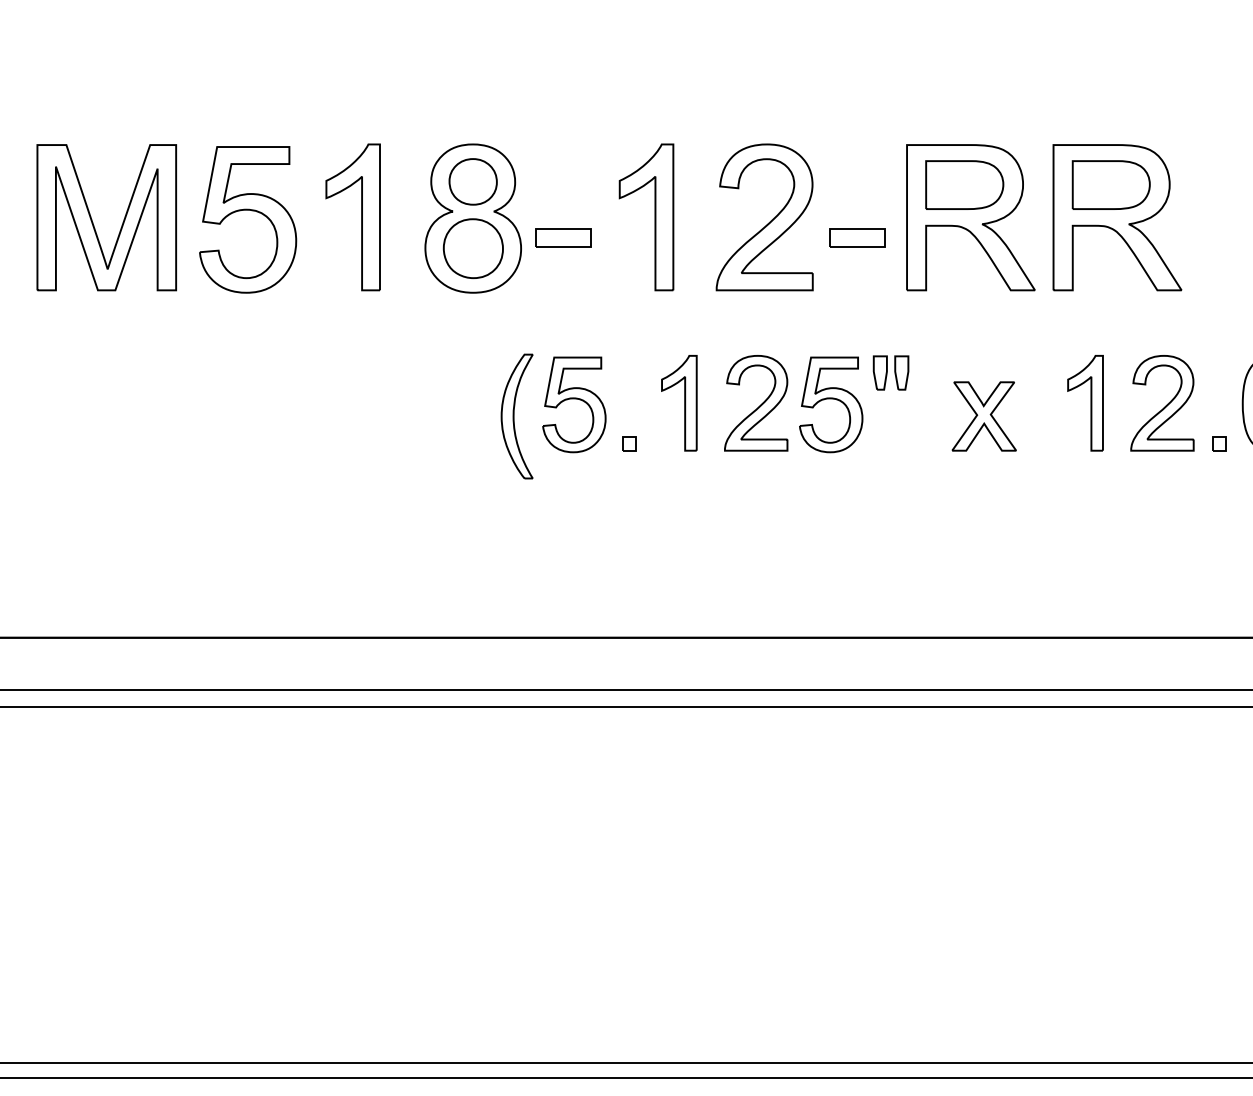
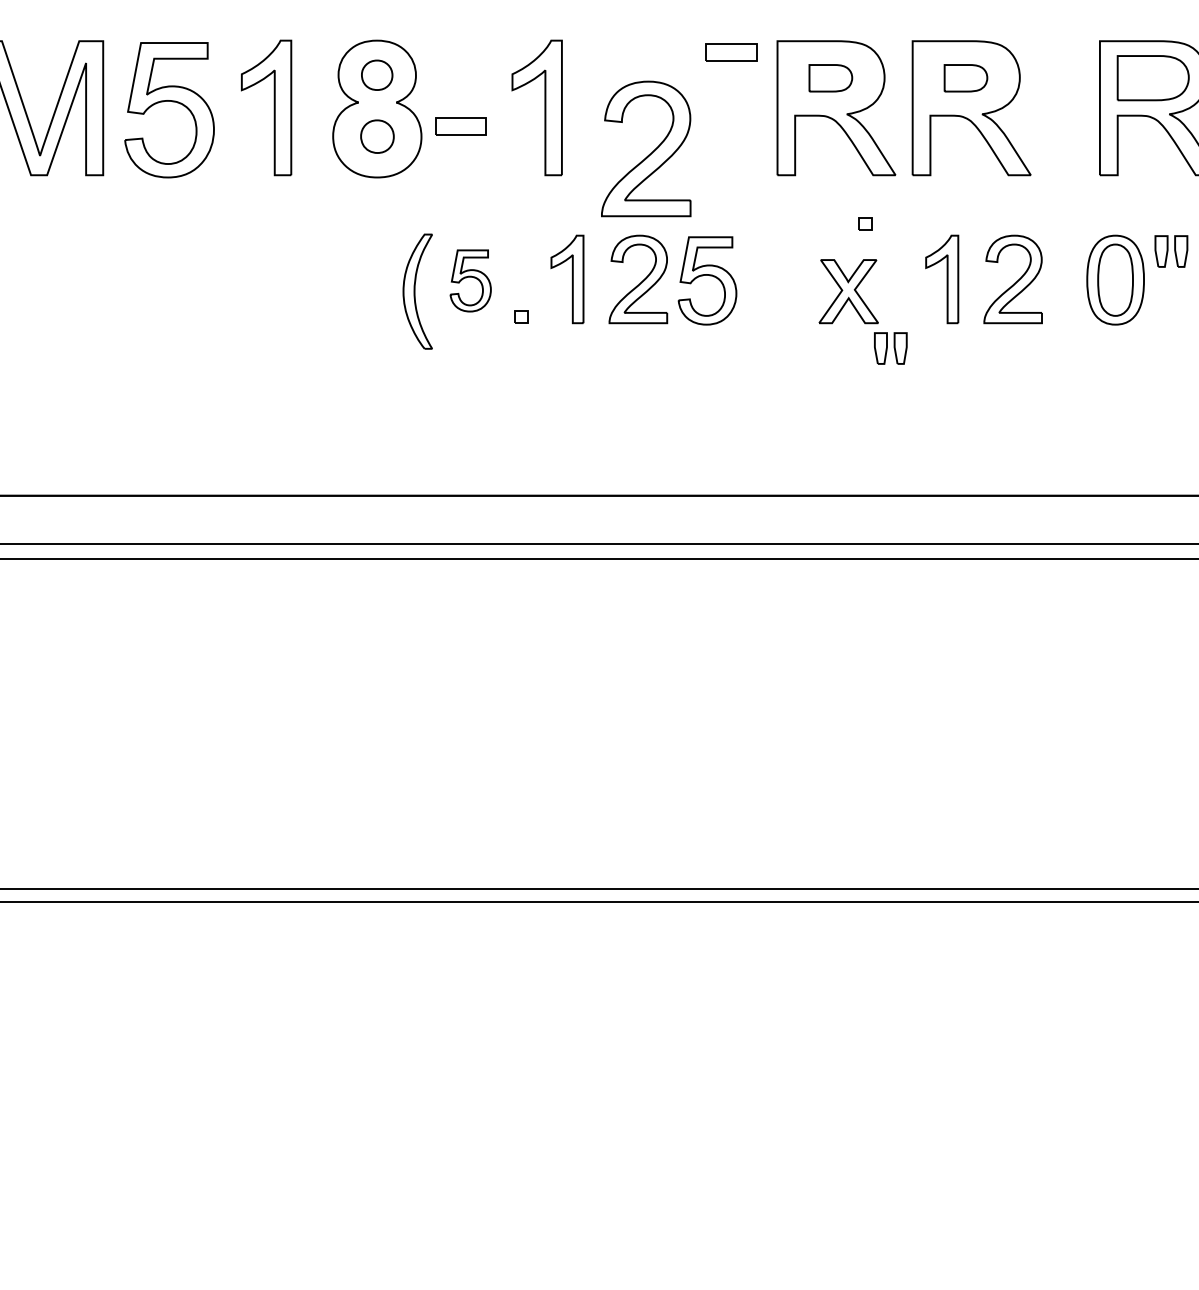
part: (472, 182) -> (376, 75), size x0.7
part: (964, 185) -> (830, 78), size x0.6
part: (1110, 185) -> (965, 78), size x0.6
part: (767, 223) -> (648, 154), moved
part: (857, 237) -> (731, 52), moved
part: (473, 248) -> (377, 136), size x0.6
part: (890, 372) -> (890, 348), moved
part: (574, 404) -> (470, 280), size x0.7
part: (1219, 443) -> (865, 223), moved

